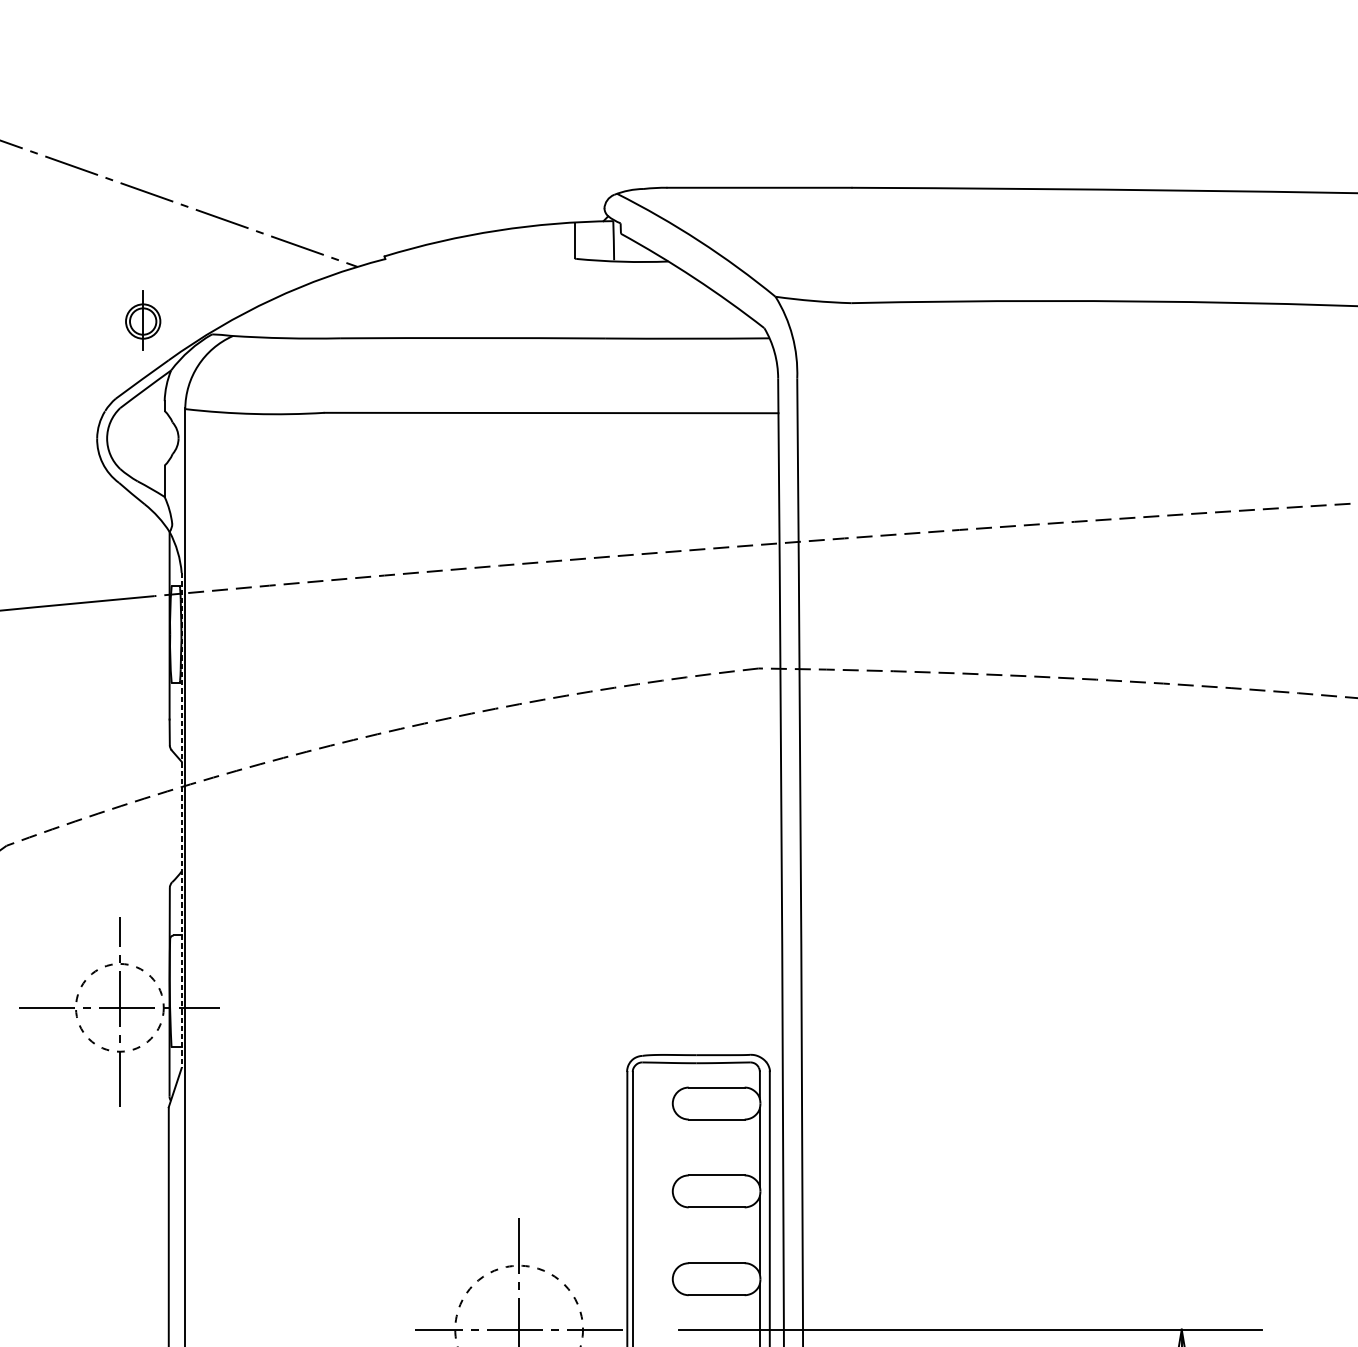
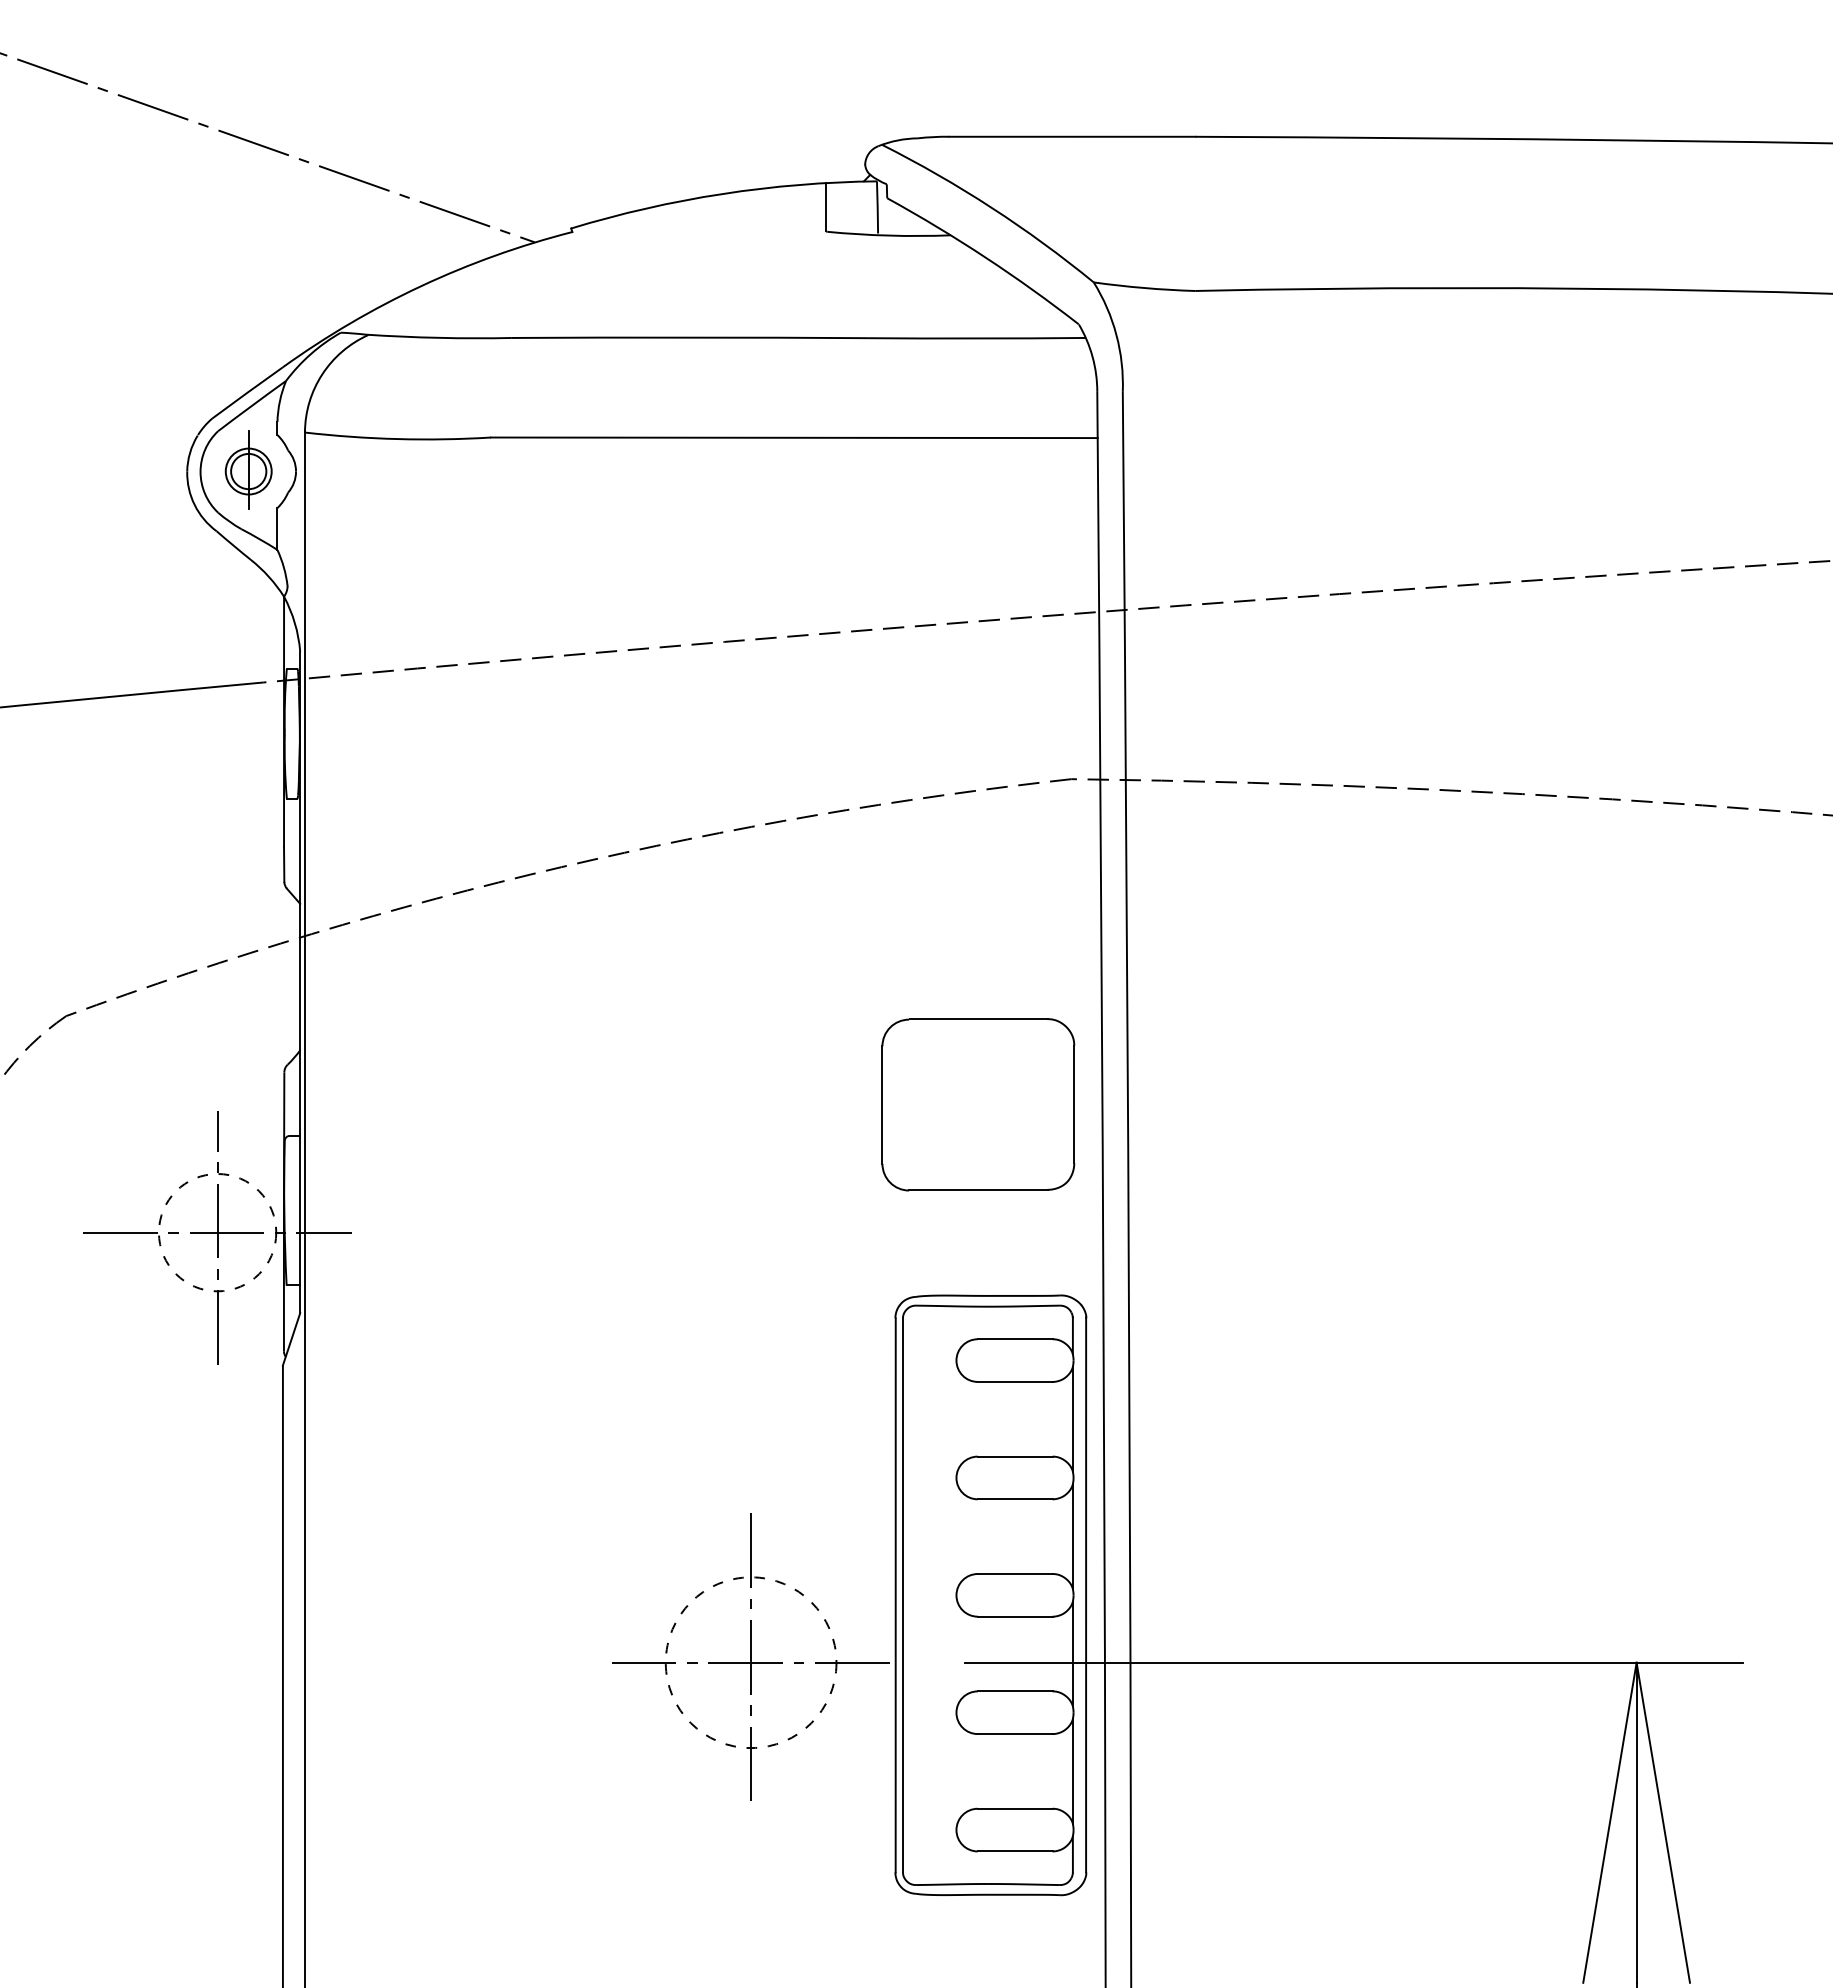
part: (143, 320) -> (248, 469), moved
line: (181, 820) -> (300, 982), dashed -> solid
part: (689, 911) -> (978, 1104), added

